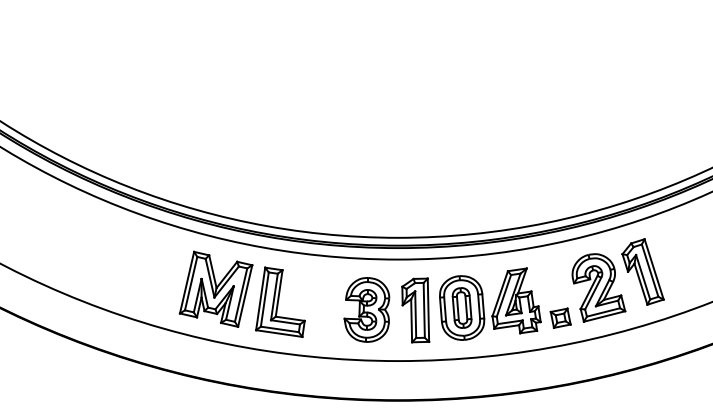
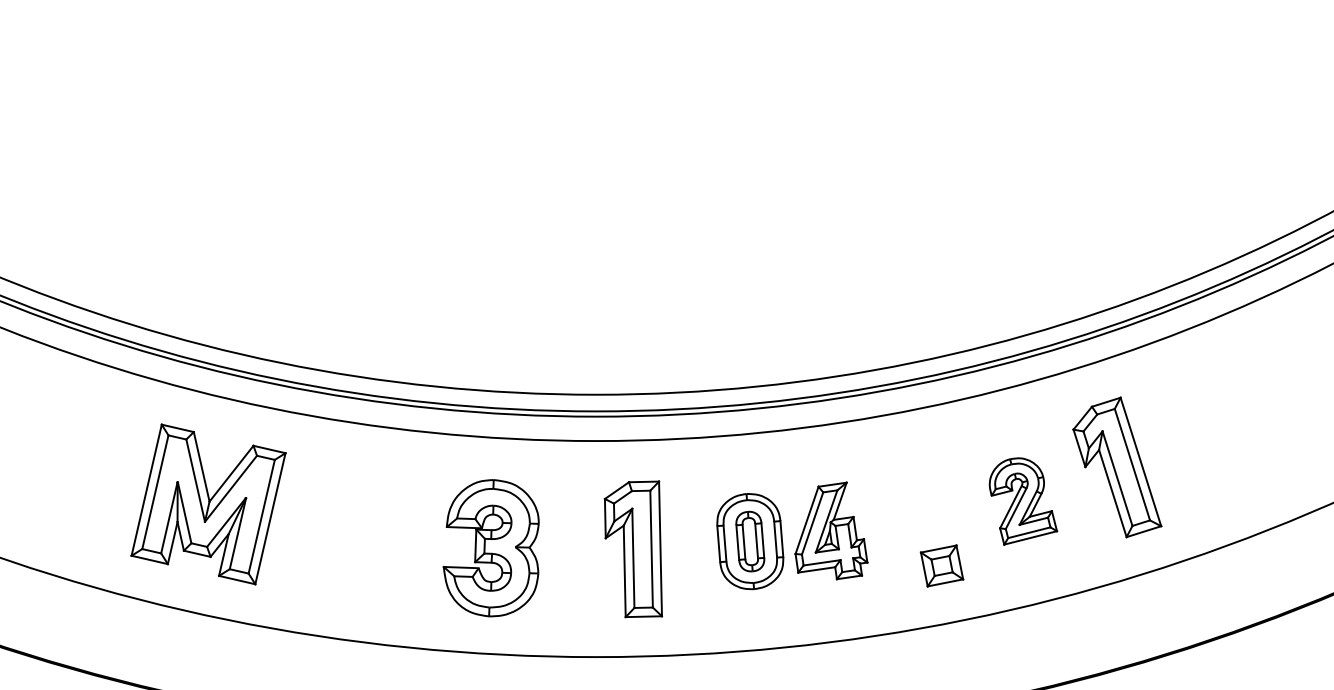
part: (598, 287) -> (1022, 500), size x0.6
part: (280, 301) -> (345, 530), removed
part: (490, 303) -> (792, 534), size x0.7
part: (366, 309) -> (490, 547), moved

